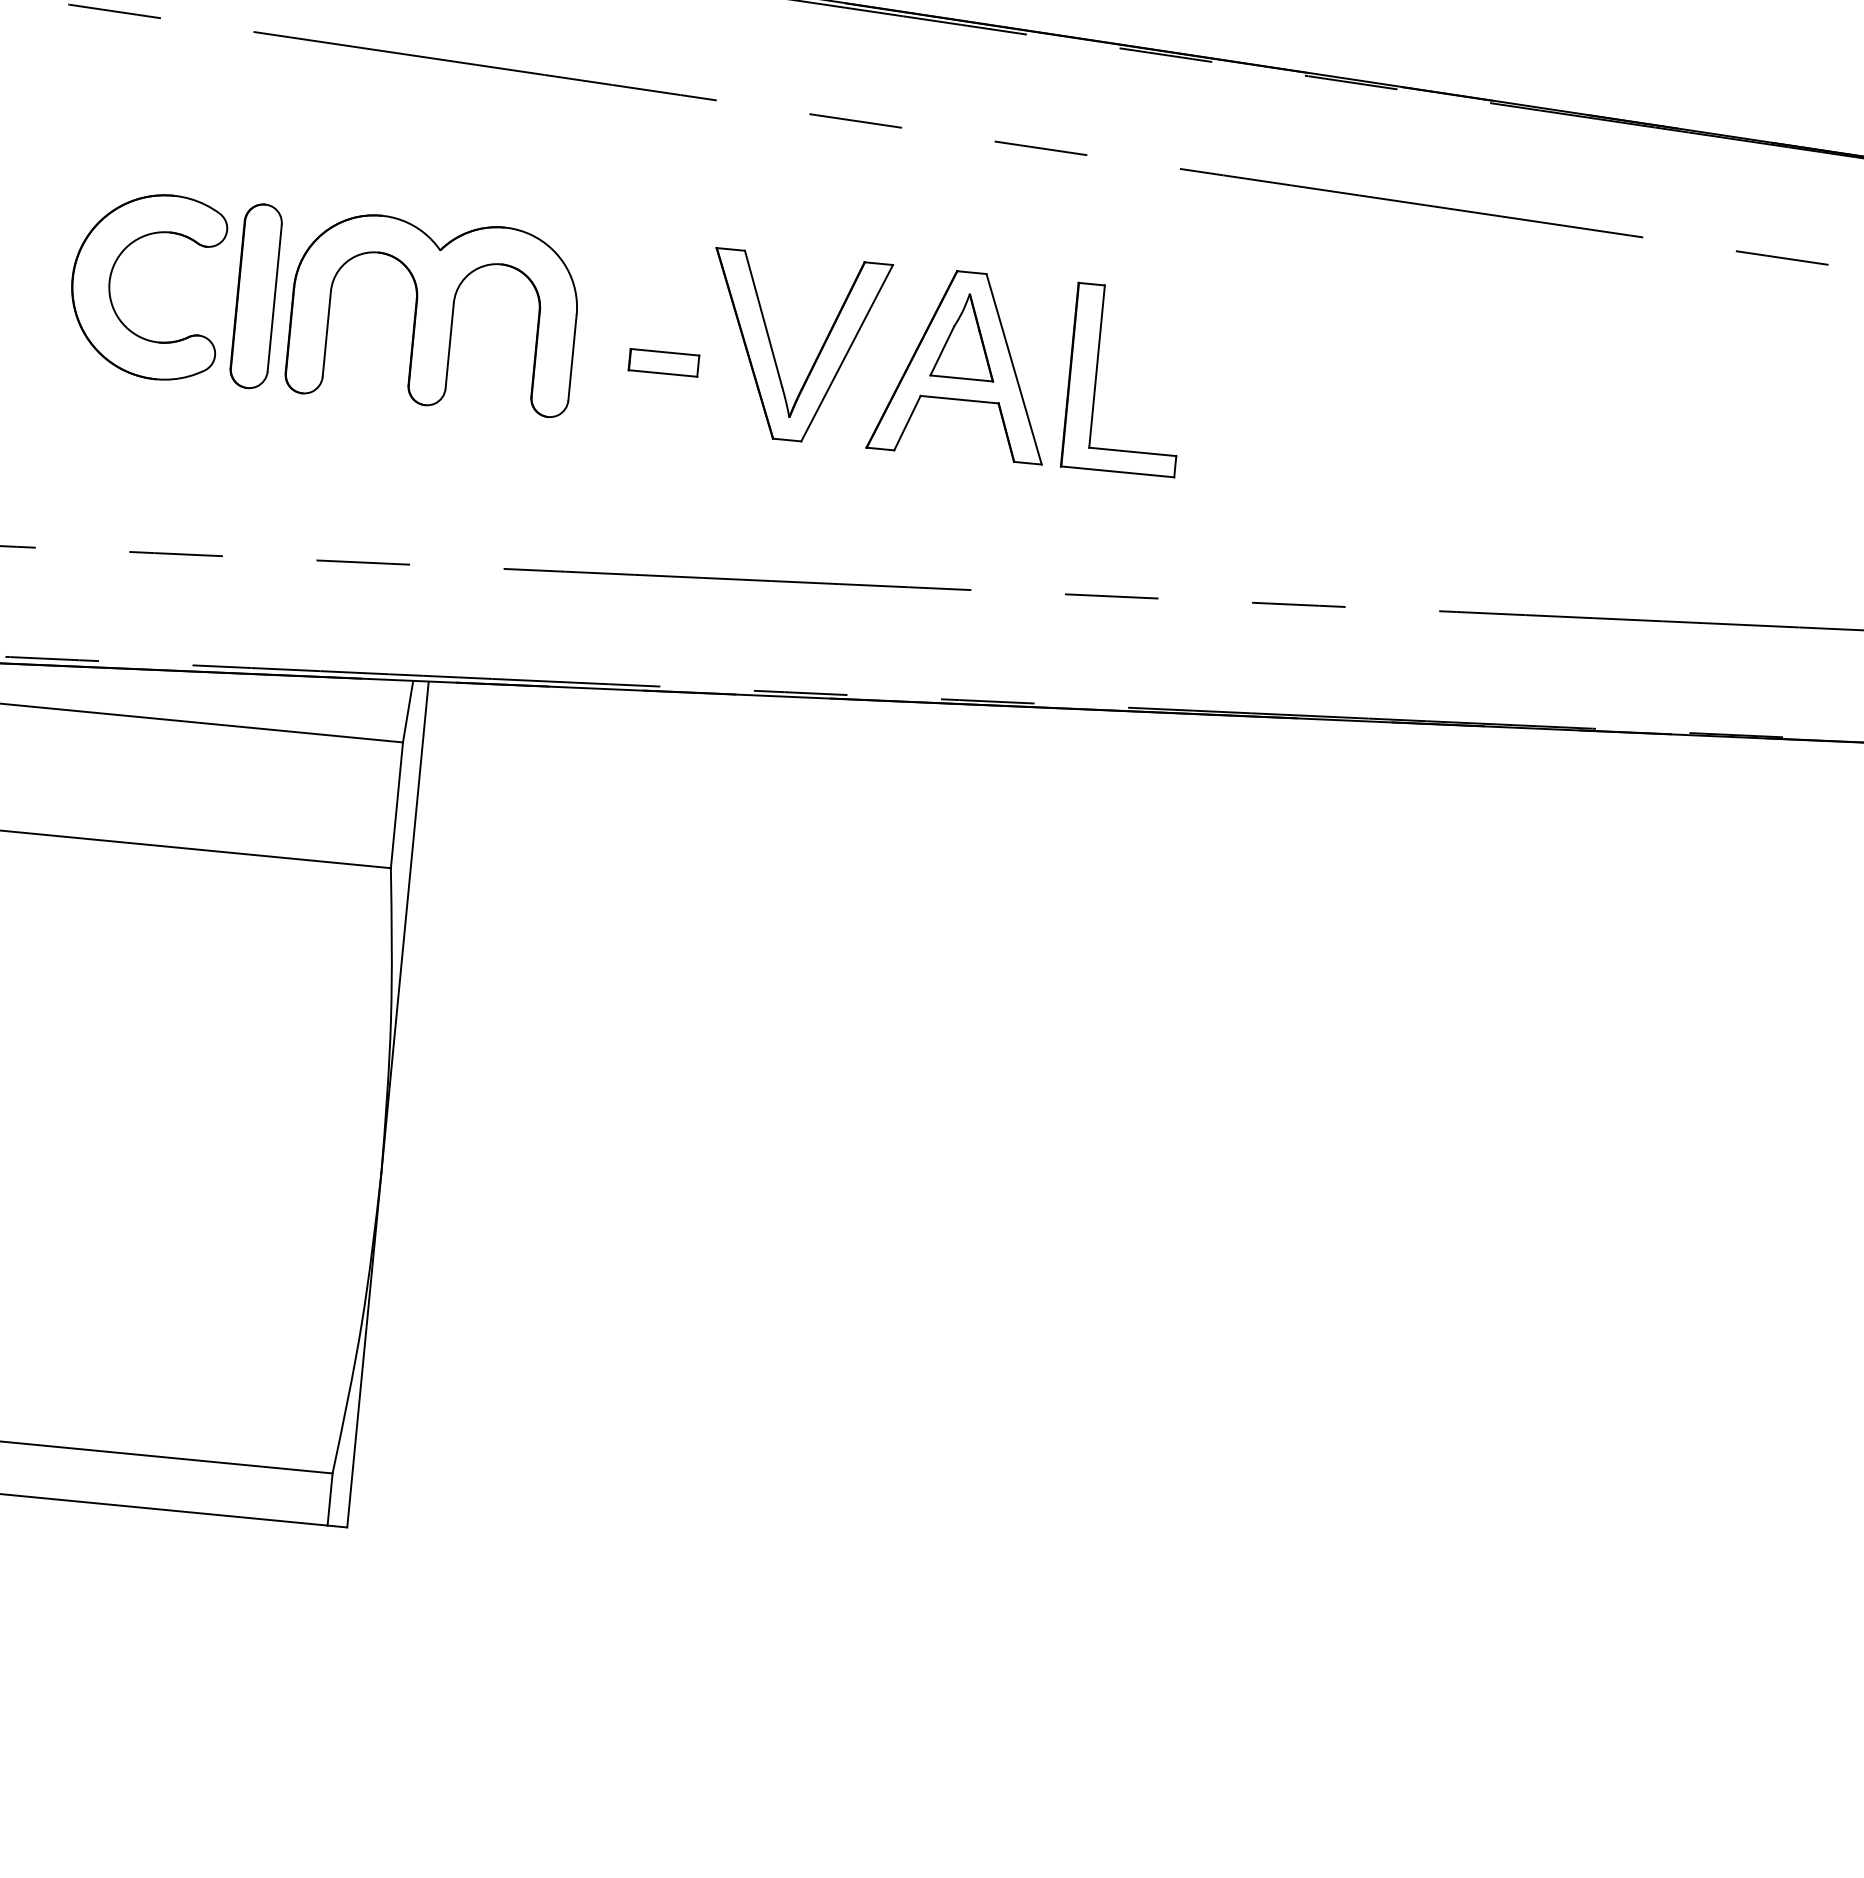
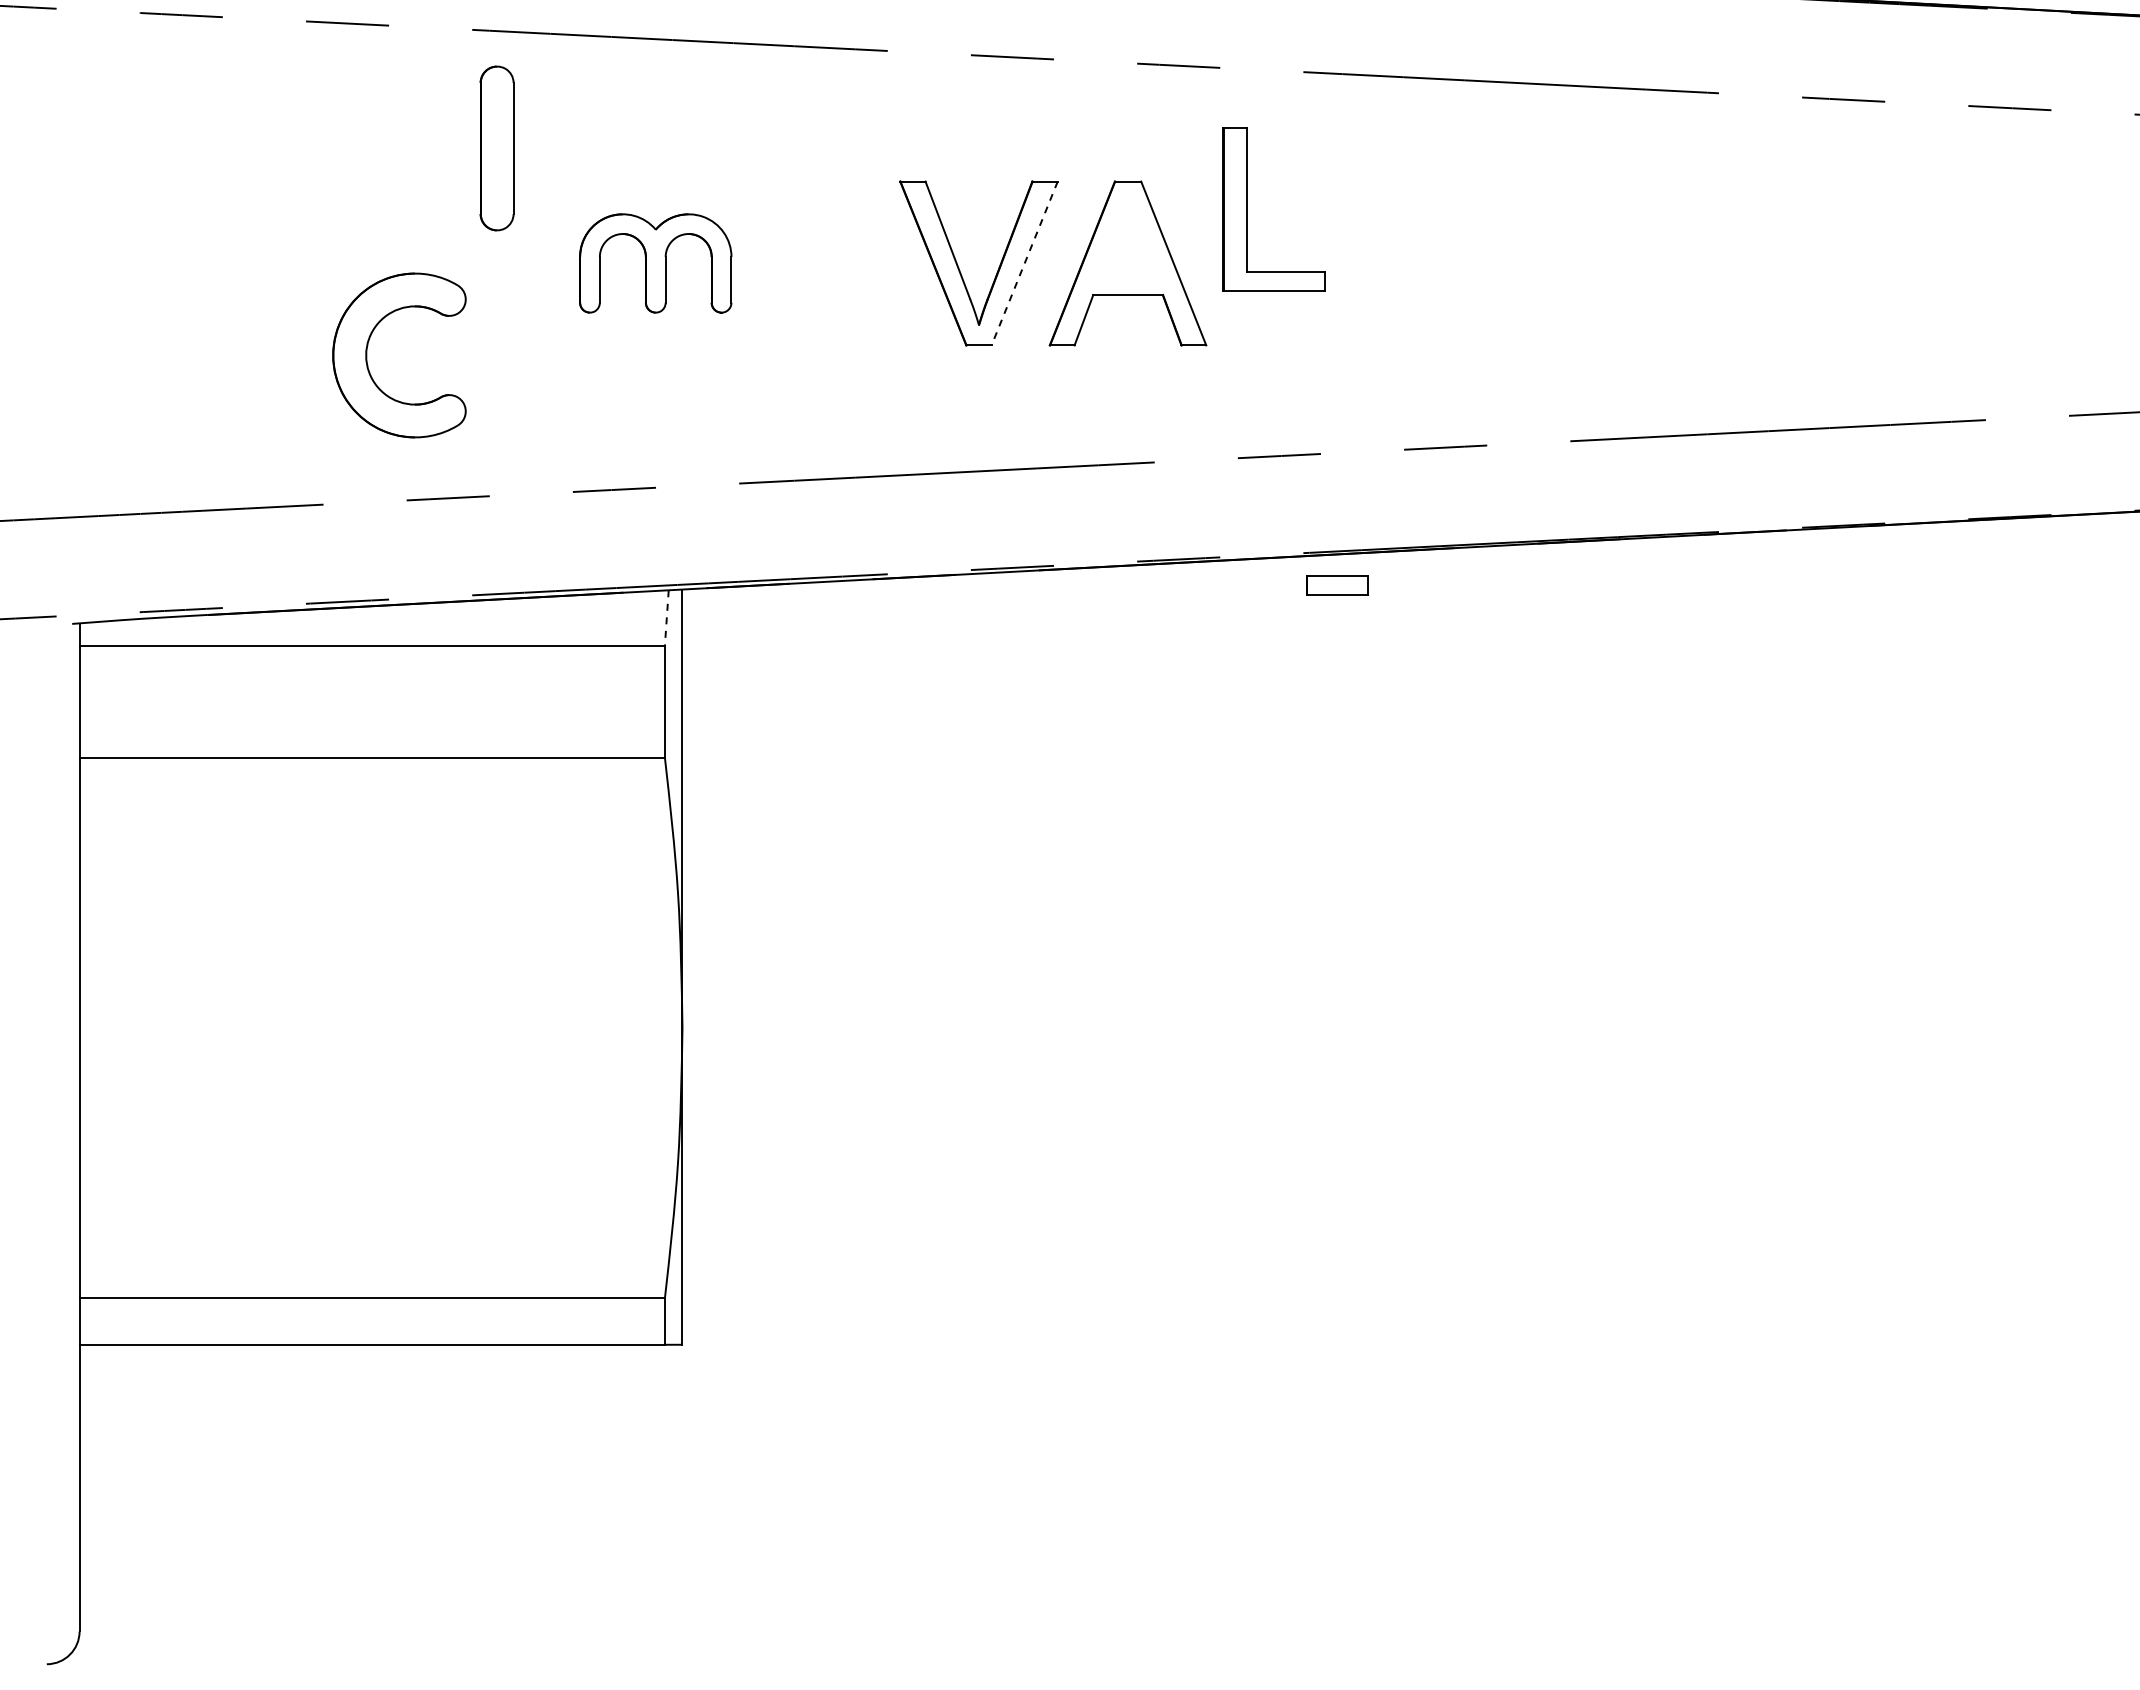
part: (111, 282) -> (367, 355), moved
part: (255, 296) -> (496, 148), moved
part: (433, 313) -> (655, 263), size x0.6
part: (966, 336) -> (1128, 238), removed
line: (846, 353) -> (1024, 263), solid -> dashed
part: (664, 362) -> (1337, 585), moved
part: (1096, 377) -> (1247, 209), moved
line: (407, 711) -> (666, 617), solid -> dashed

